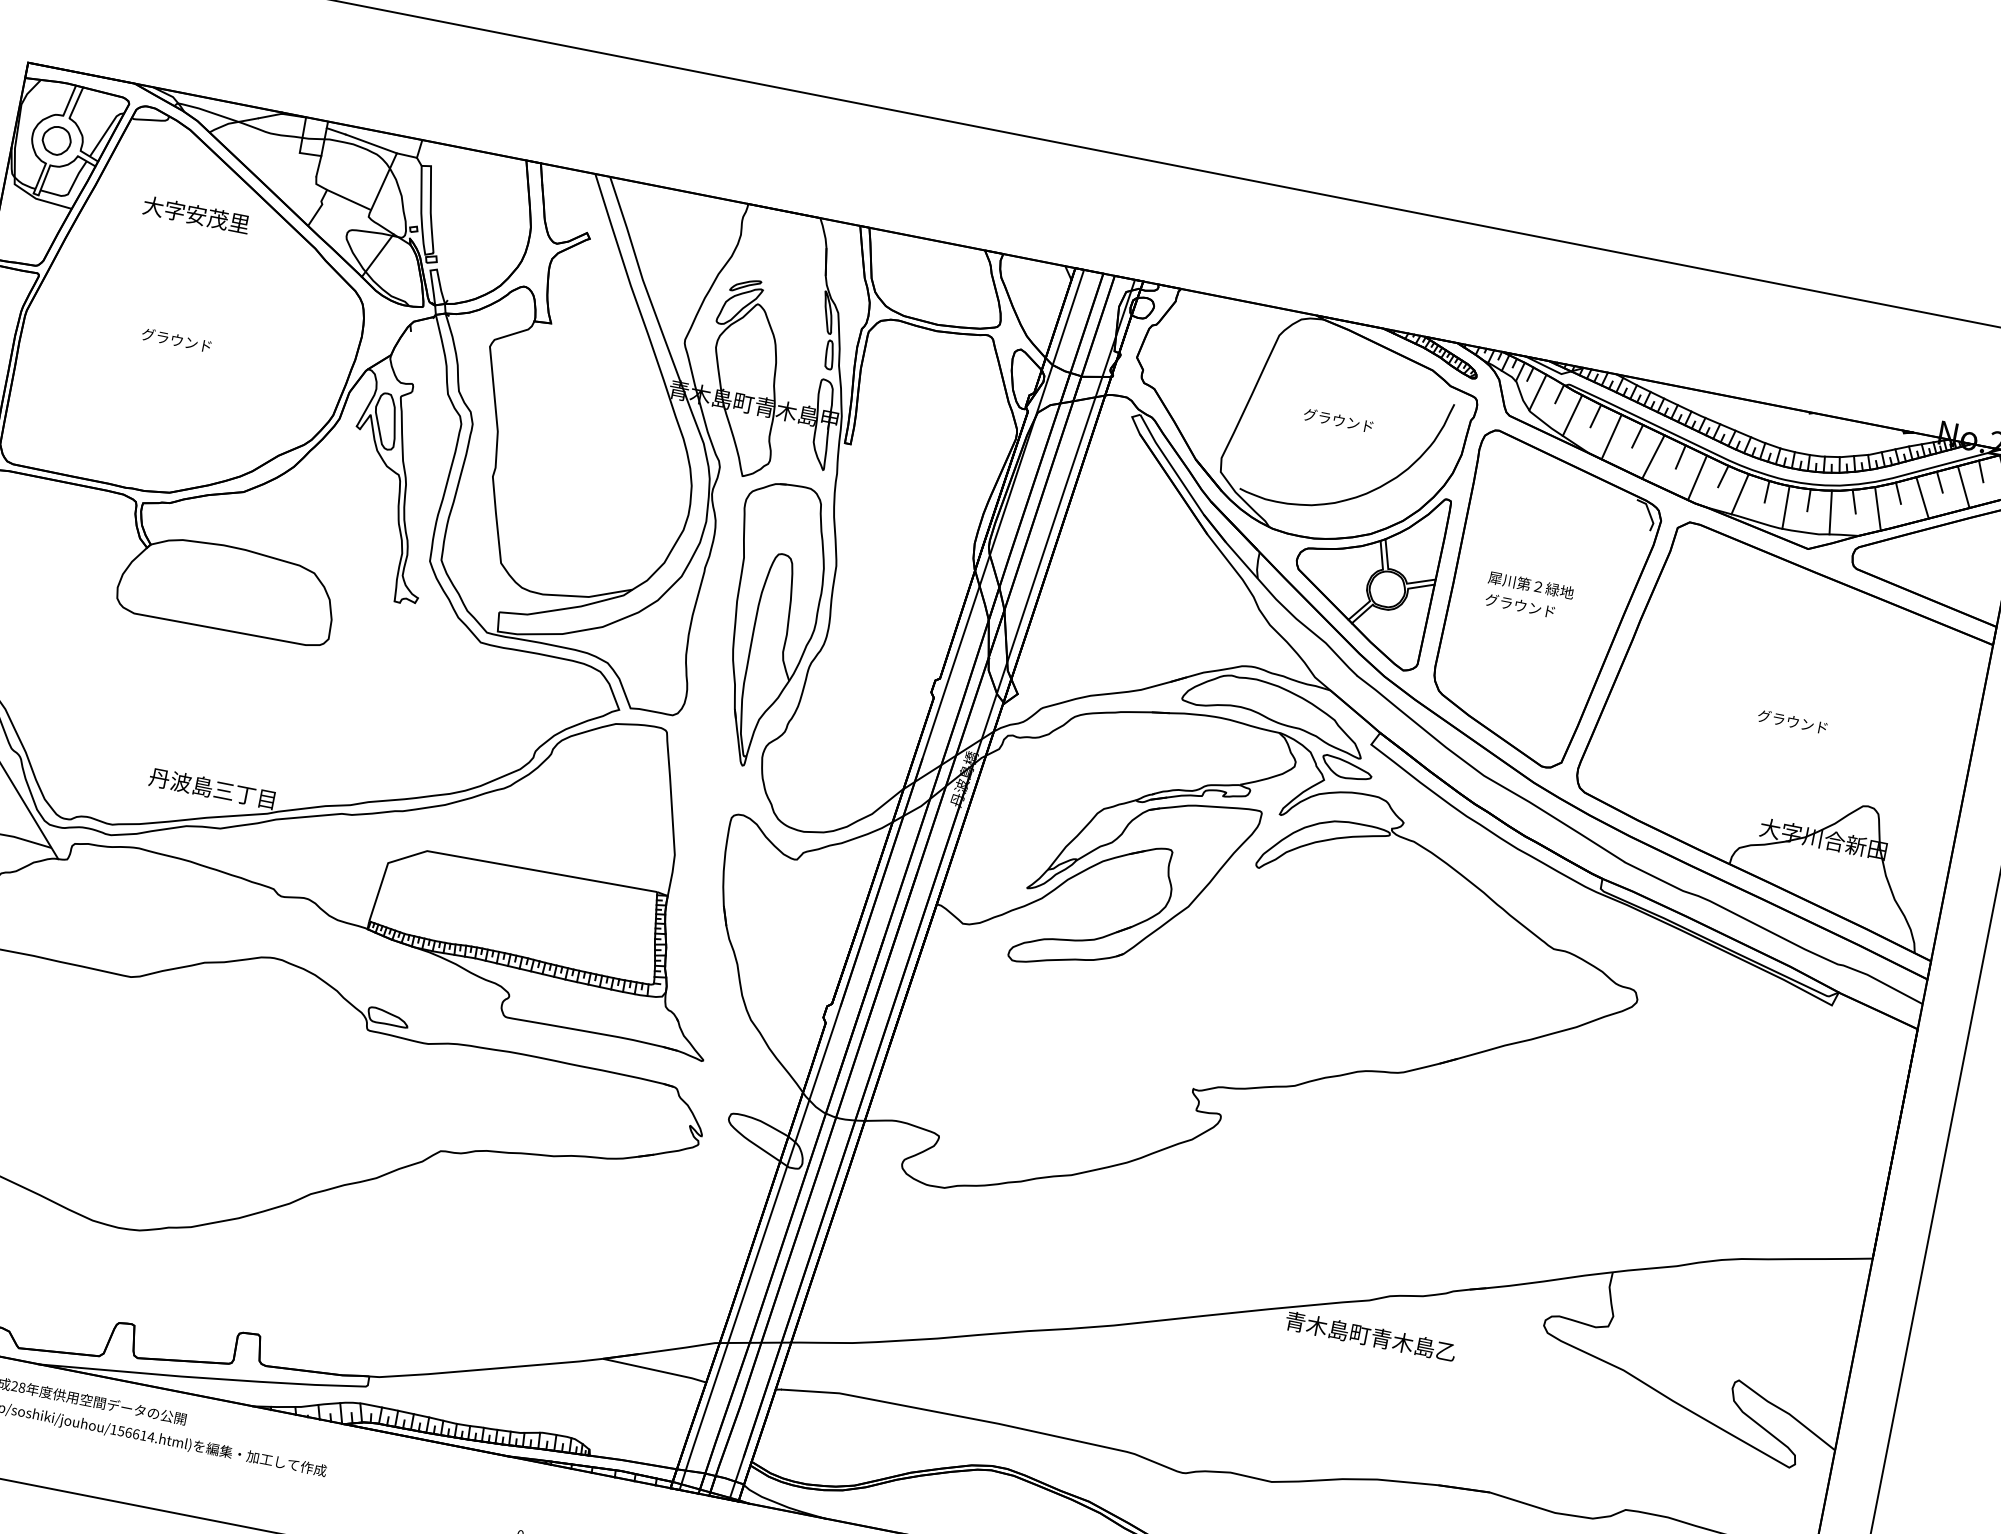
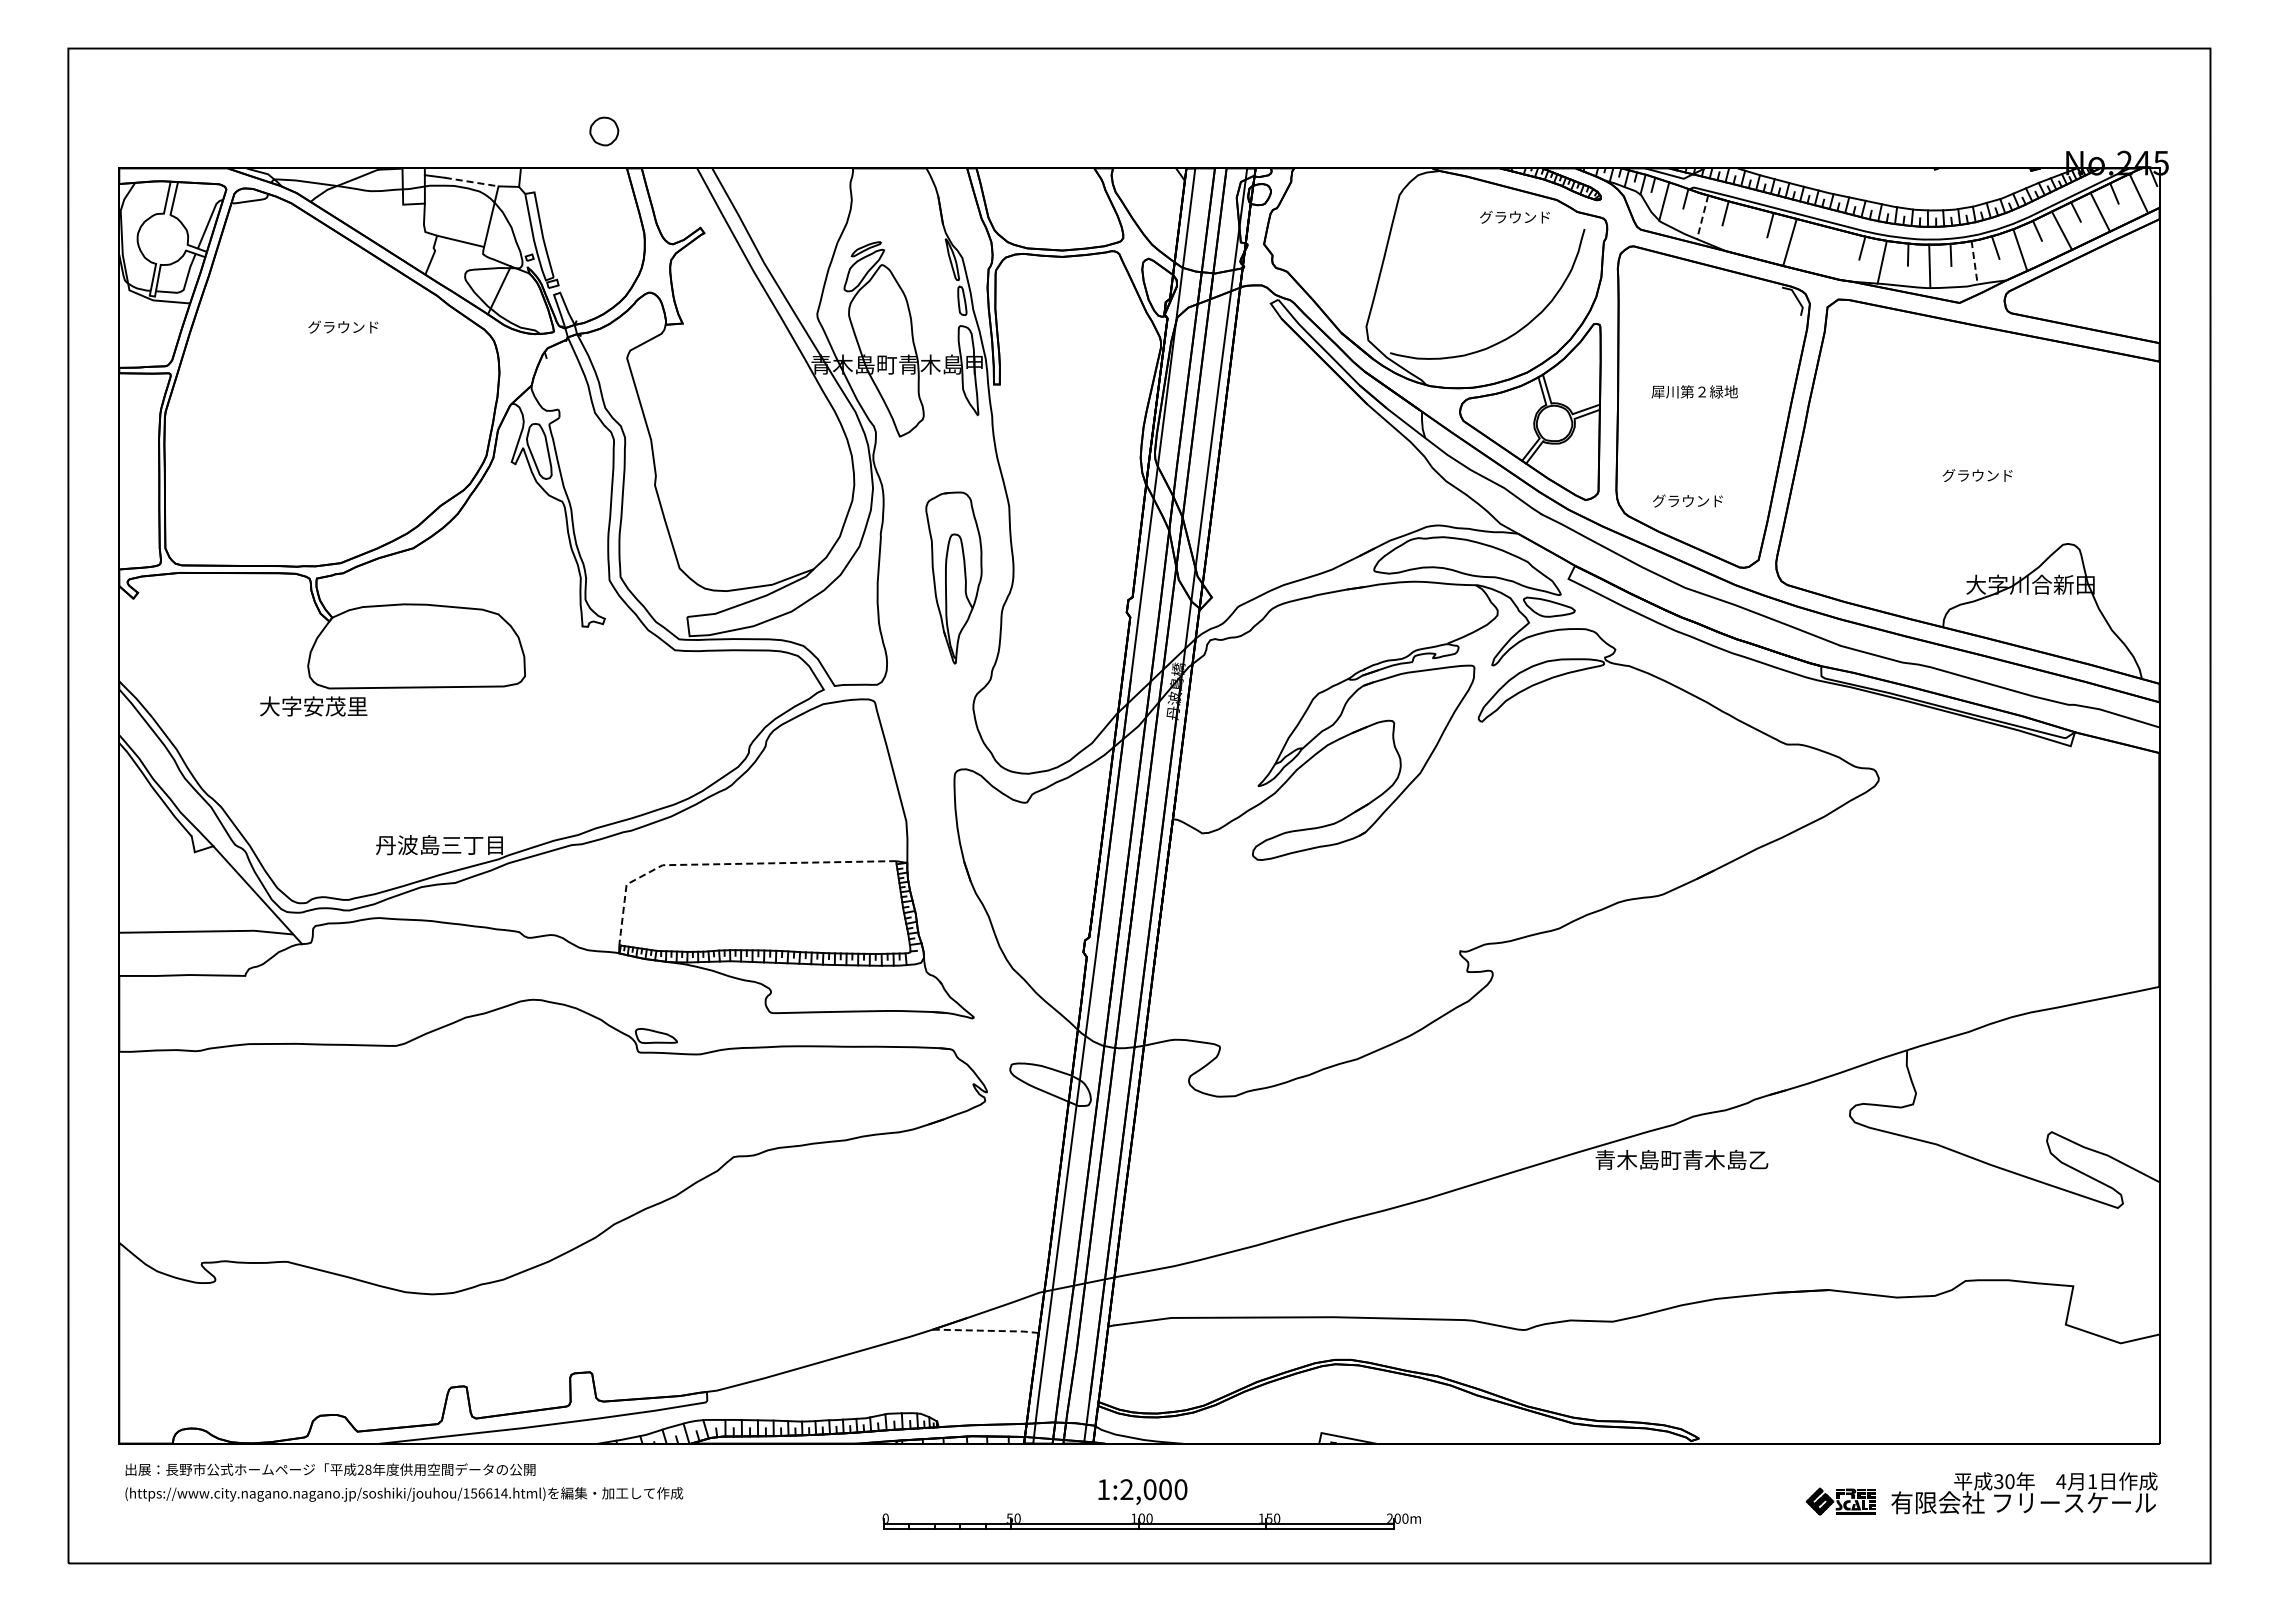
part: (56, 140) -> (604, 131), moved
line: (372, 144) -> (472, 182), solid -> dashed
text: (196, 214) -> (313, 706), moved
text: (176, 339) -> (343, 326), moved
line: (1572, 415) -> (1702, 217), solid -> dashed
text: (1338, 419) -> (1514, 216), moved
line: (1611, 436) -> (1744, 230), removed
line: (1680, 456) -> (1816, 236), removed
line: (1697, 477) -> (1837, 254), removed
line: (1830, 512) -> (1974, 262), solid -> dashed
text: (1519, 605) -> (1687, 500), moved
part: (768, 624) -> (953, 577), size x0.6
line: (490, 862) -> (726, 864), solid -> dashed
line: (655, 1370) -> (986, 1330), solid -> dashed

